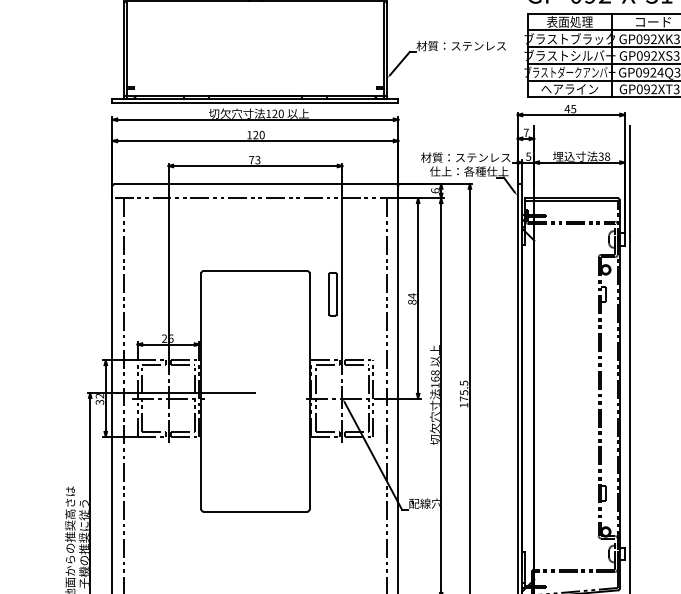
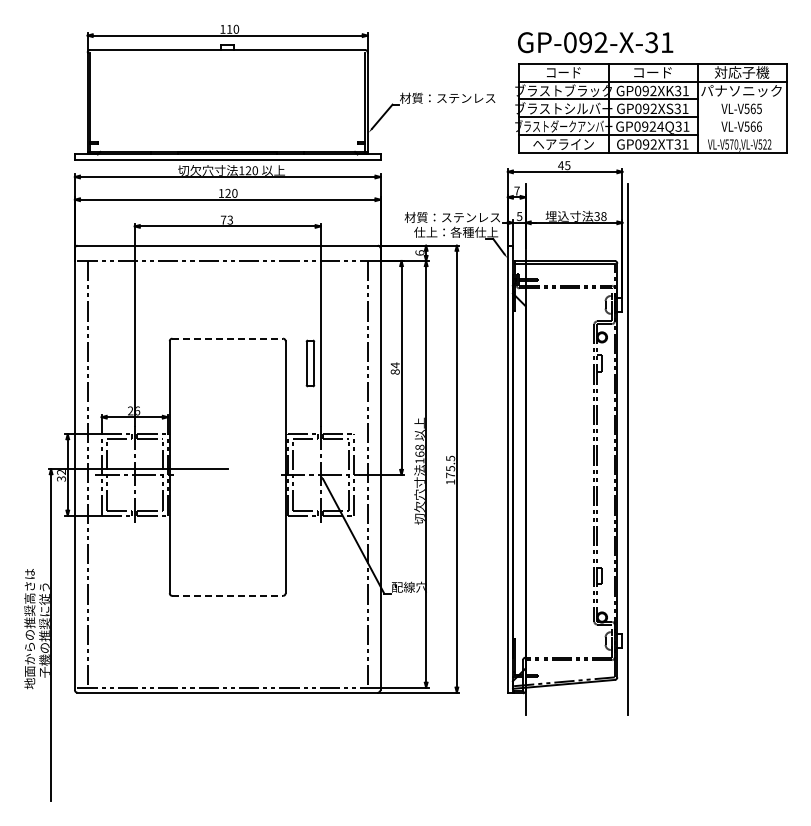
text: (569, 21) -> (563, 72), 表面処理 -> コード
line: (256, 270) -> (228, 338), solid -> dashed
line: (256, 511) -> (228, 595), solid -> dashed

